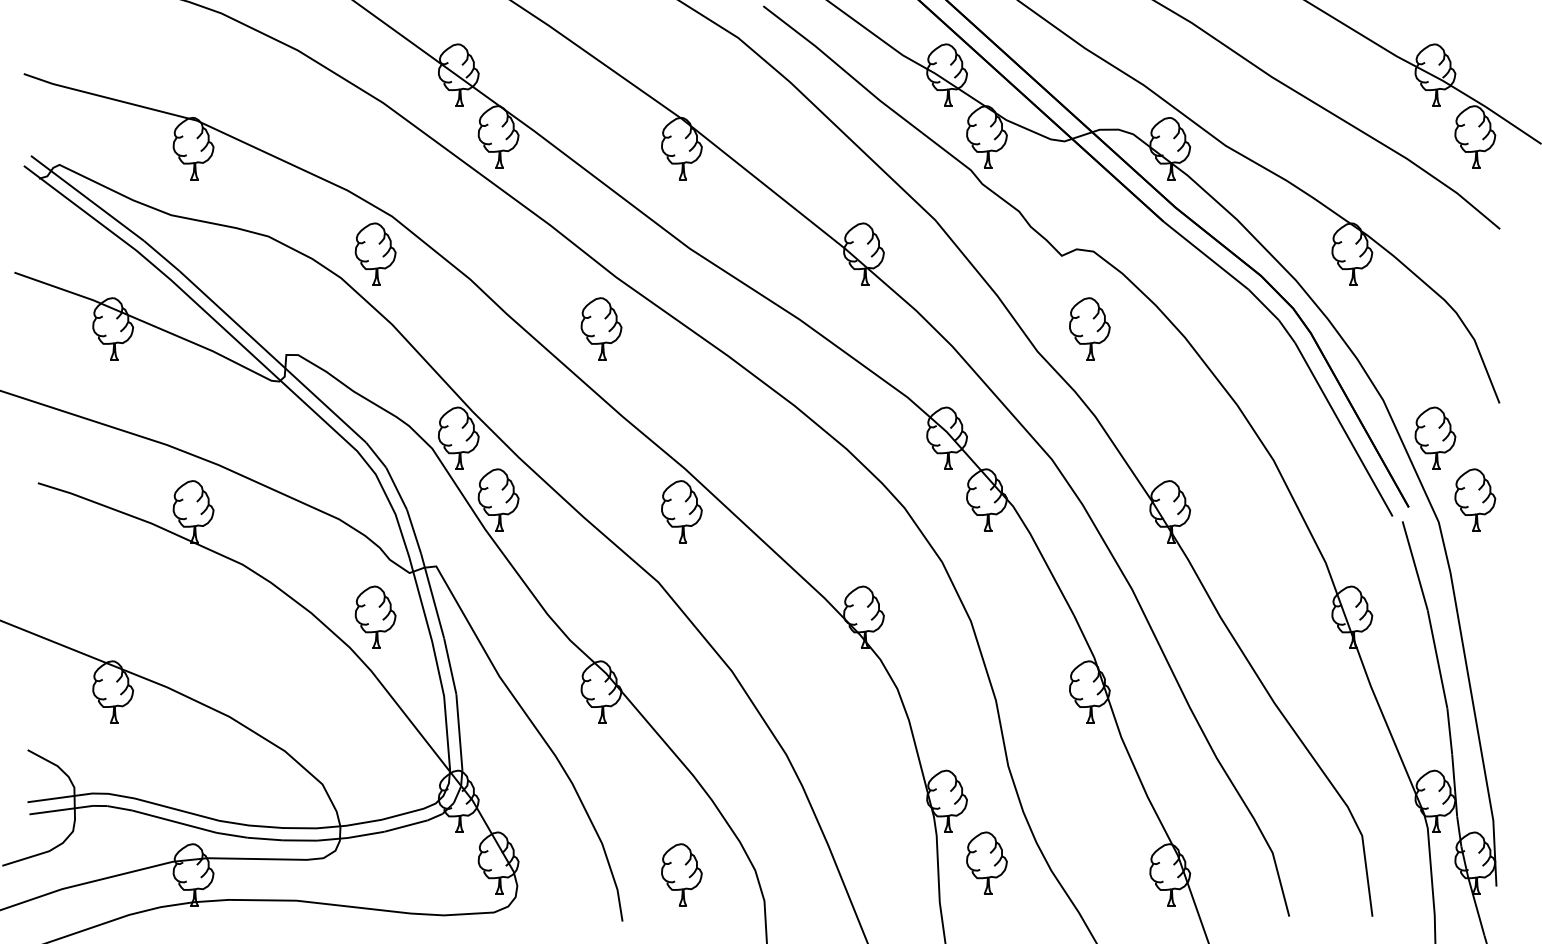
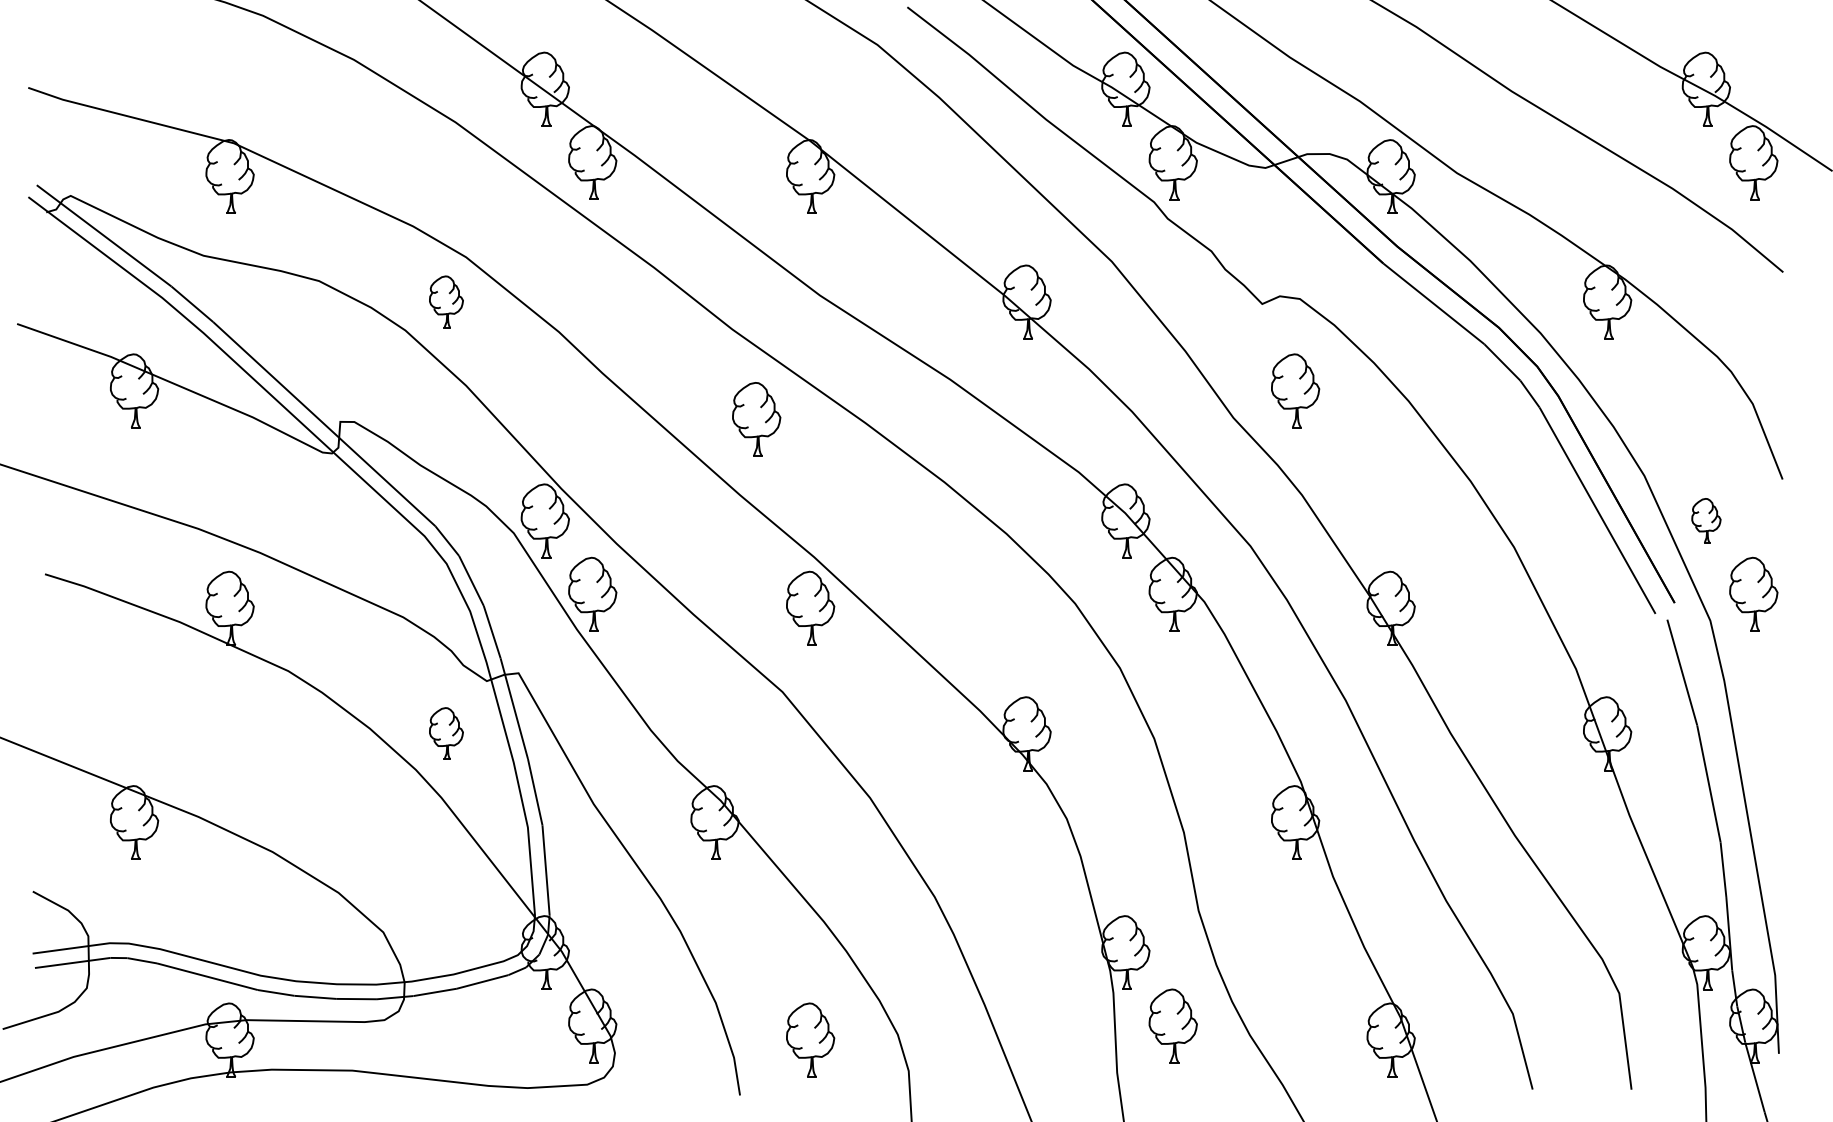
part: (375, 253) -> (446, 301), size x0.7
part: (601, 328) -> (756, 418), moved
part: (1435, 437) -> (1706, 519), size x0.6
part: (375, 616) -> (446, 732), size x0.7

